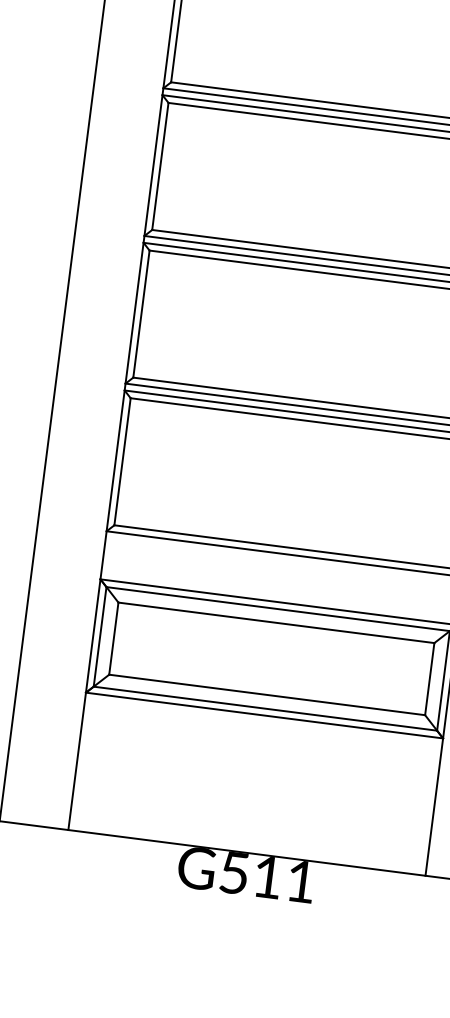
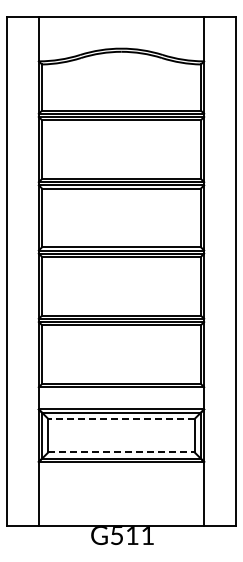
line: (276, 623) -> (121, 419), solid -> dashed
line: (267, 695) -> (121, 452), solid -> dashed

